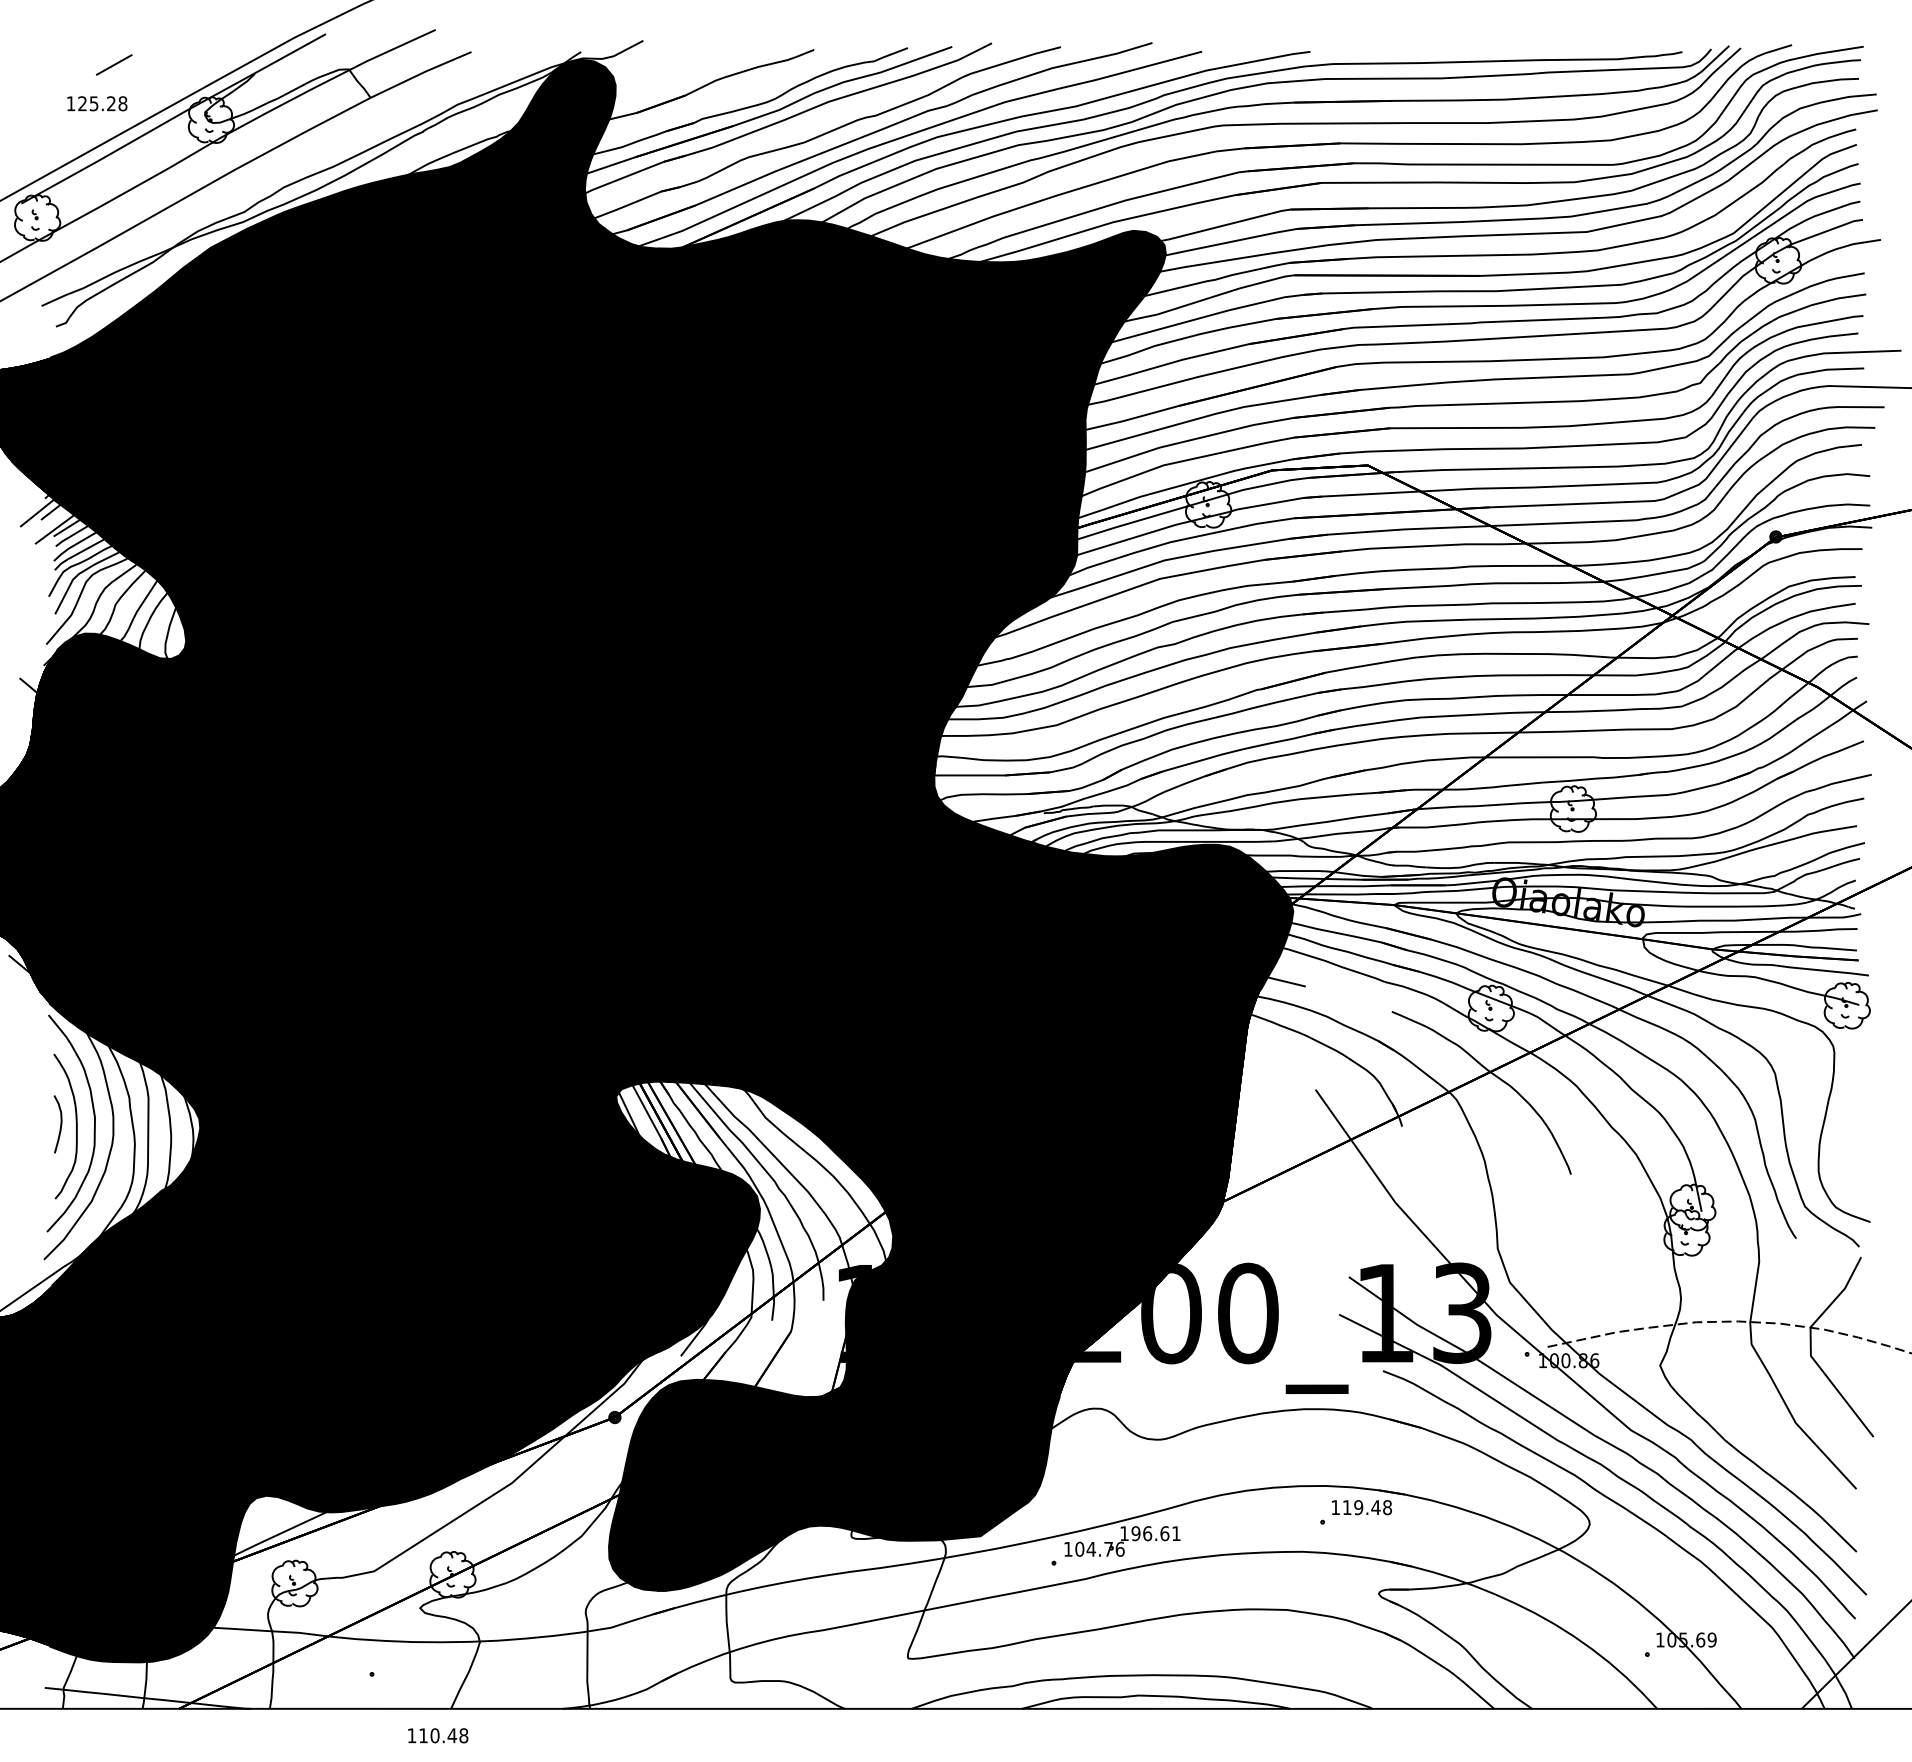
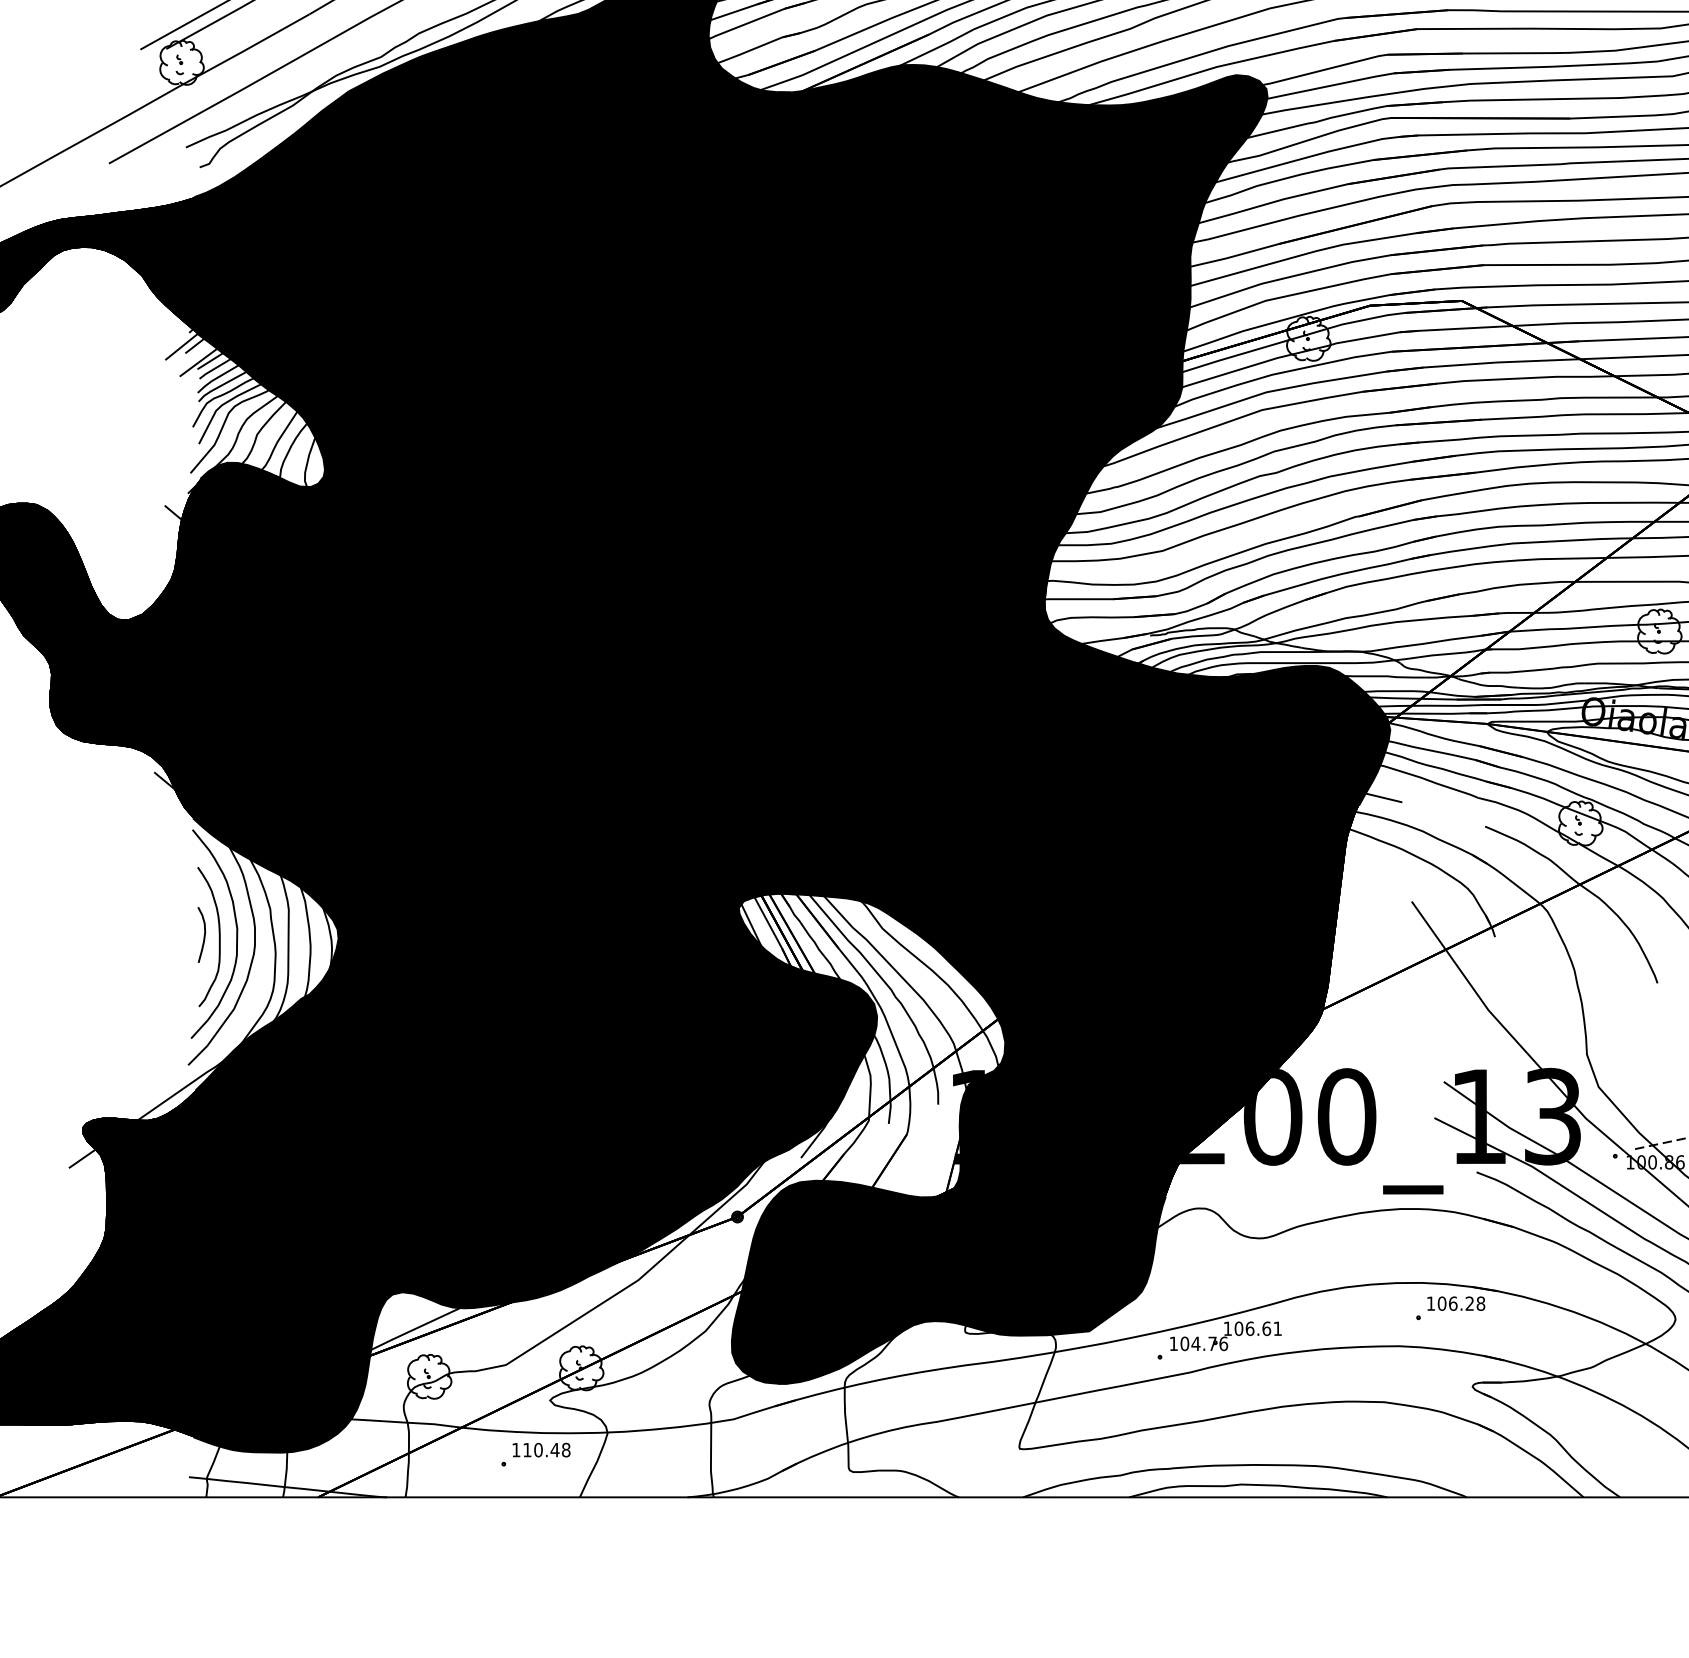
text: (1361, 1507) -> (1455, 1303), 119.48 -> 106.28
text: (1135, 1533) -> (1238, 1328), 196.61 -> 106.61
text: (438, 1735) -> (541, 1449), moved

